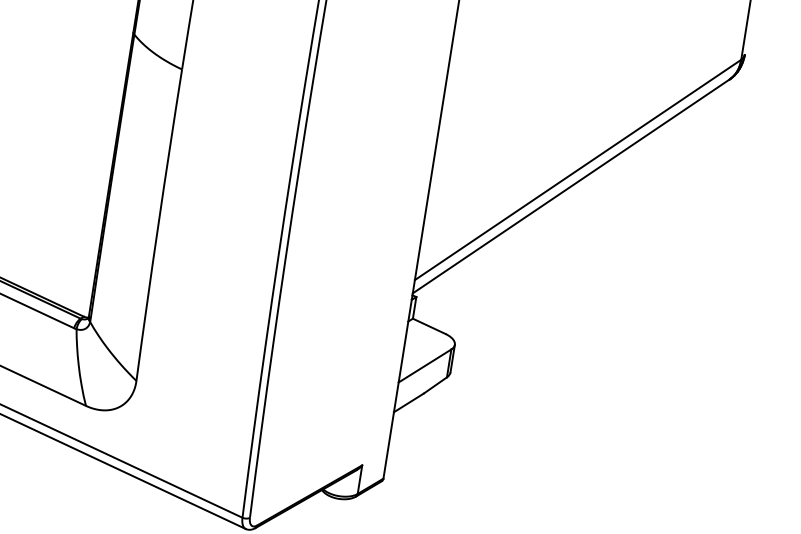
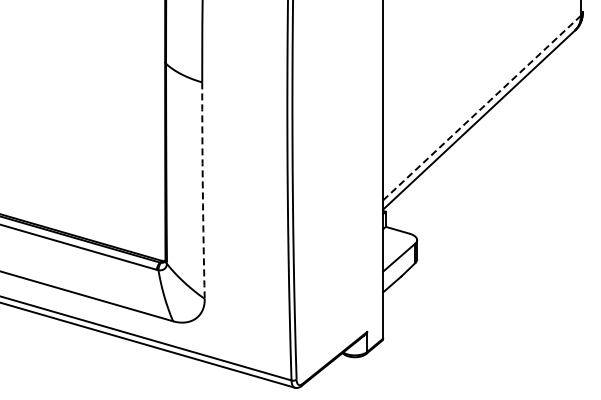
line: (578, 169) -> (482, 107), solid -> dashed
arc: (157, 224) -> (202, 190), solid -> dashed

